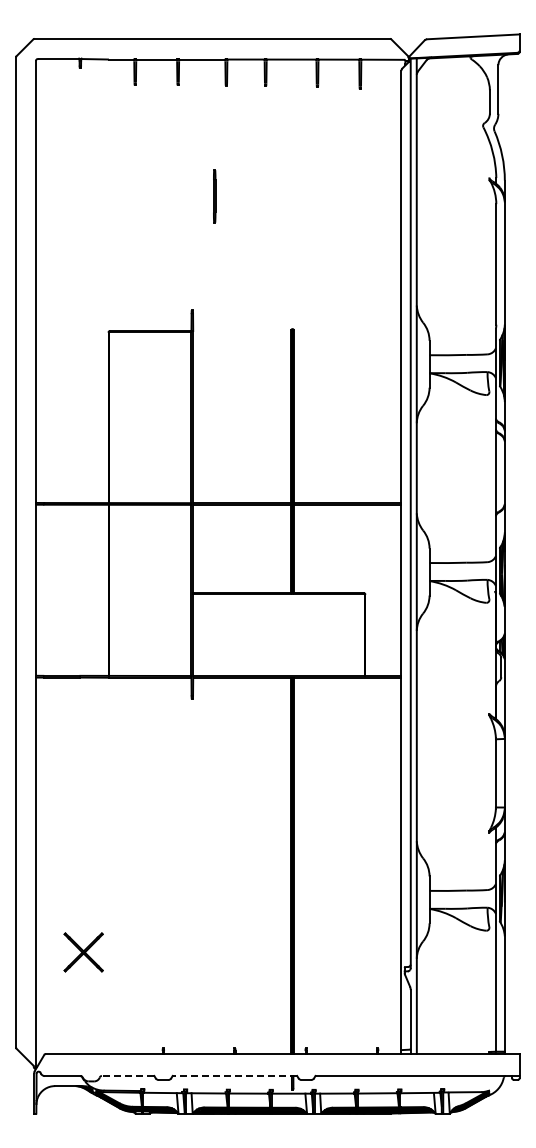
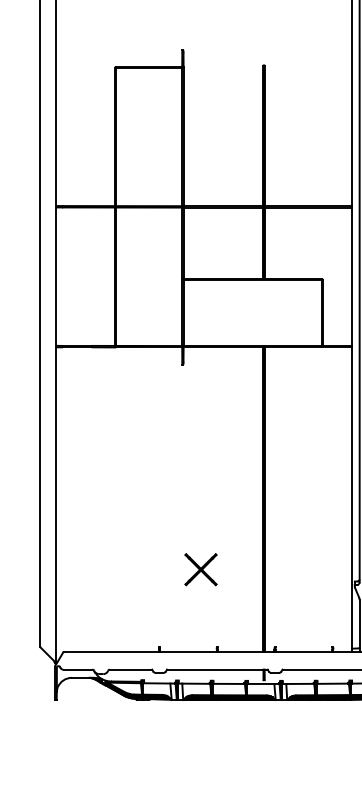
part: (83, 952) -> (200, 569), moved
line: (127, 1075) -> (130, 669), dashed -> solid
line: (234, 1075) -> (217, 669), dashed -> solid

